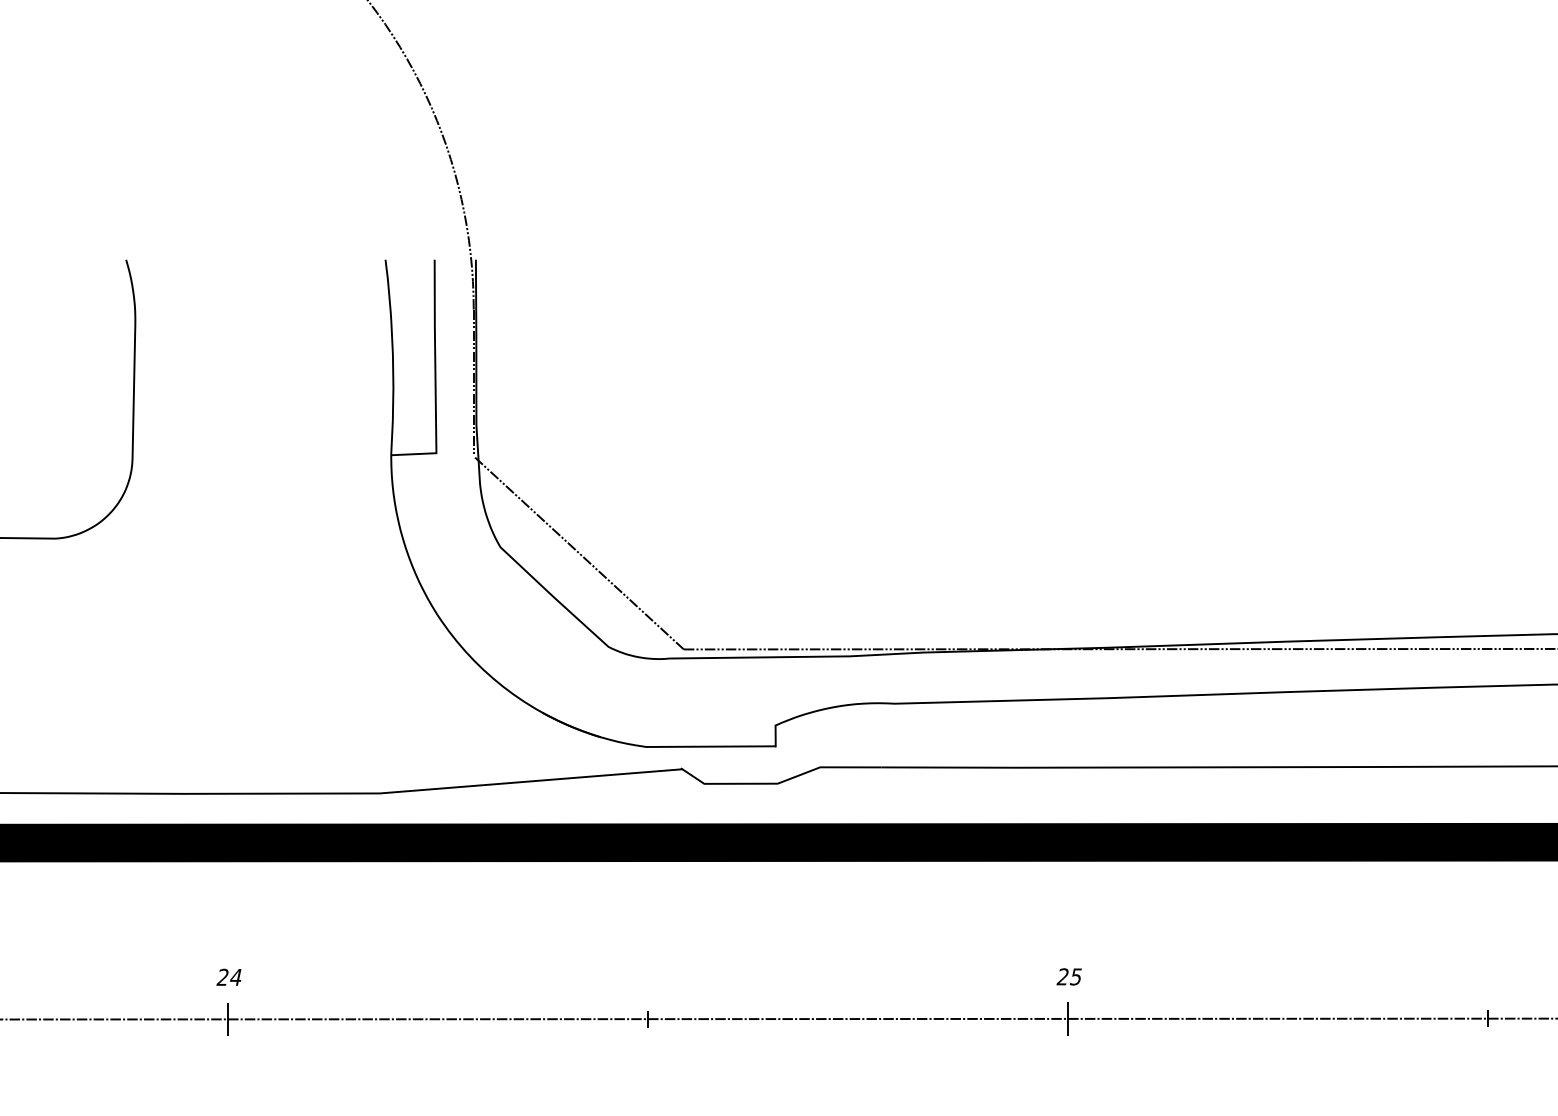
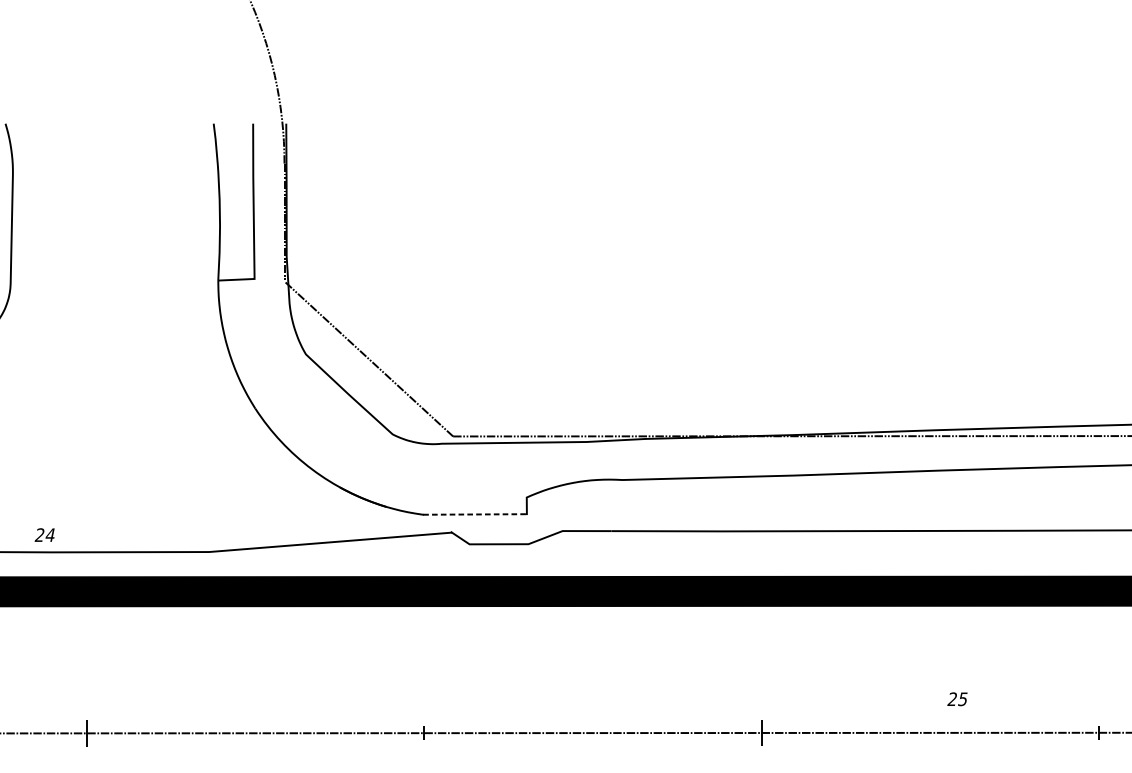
line: (711, 746) -> (475, 514), solid -> dashed
text: (228, 976) -> (44, 534), moved
text: (1068, 976) -> (956, 698), moved

